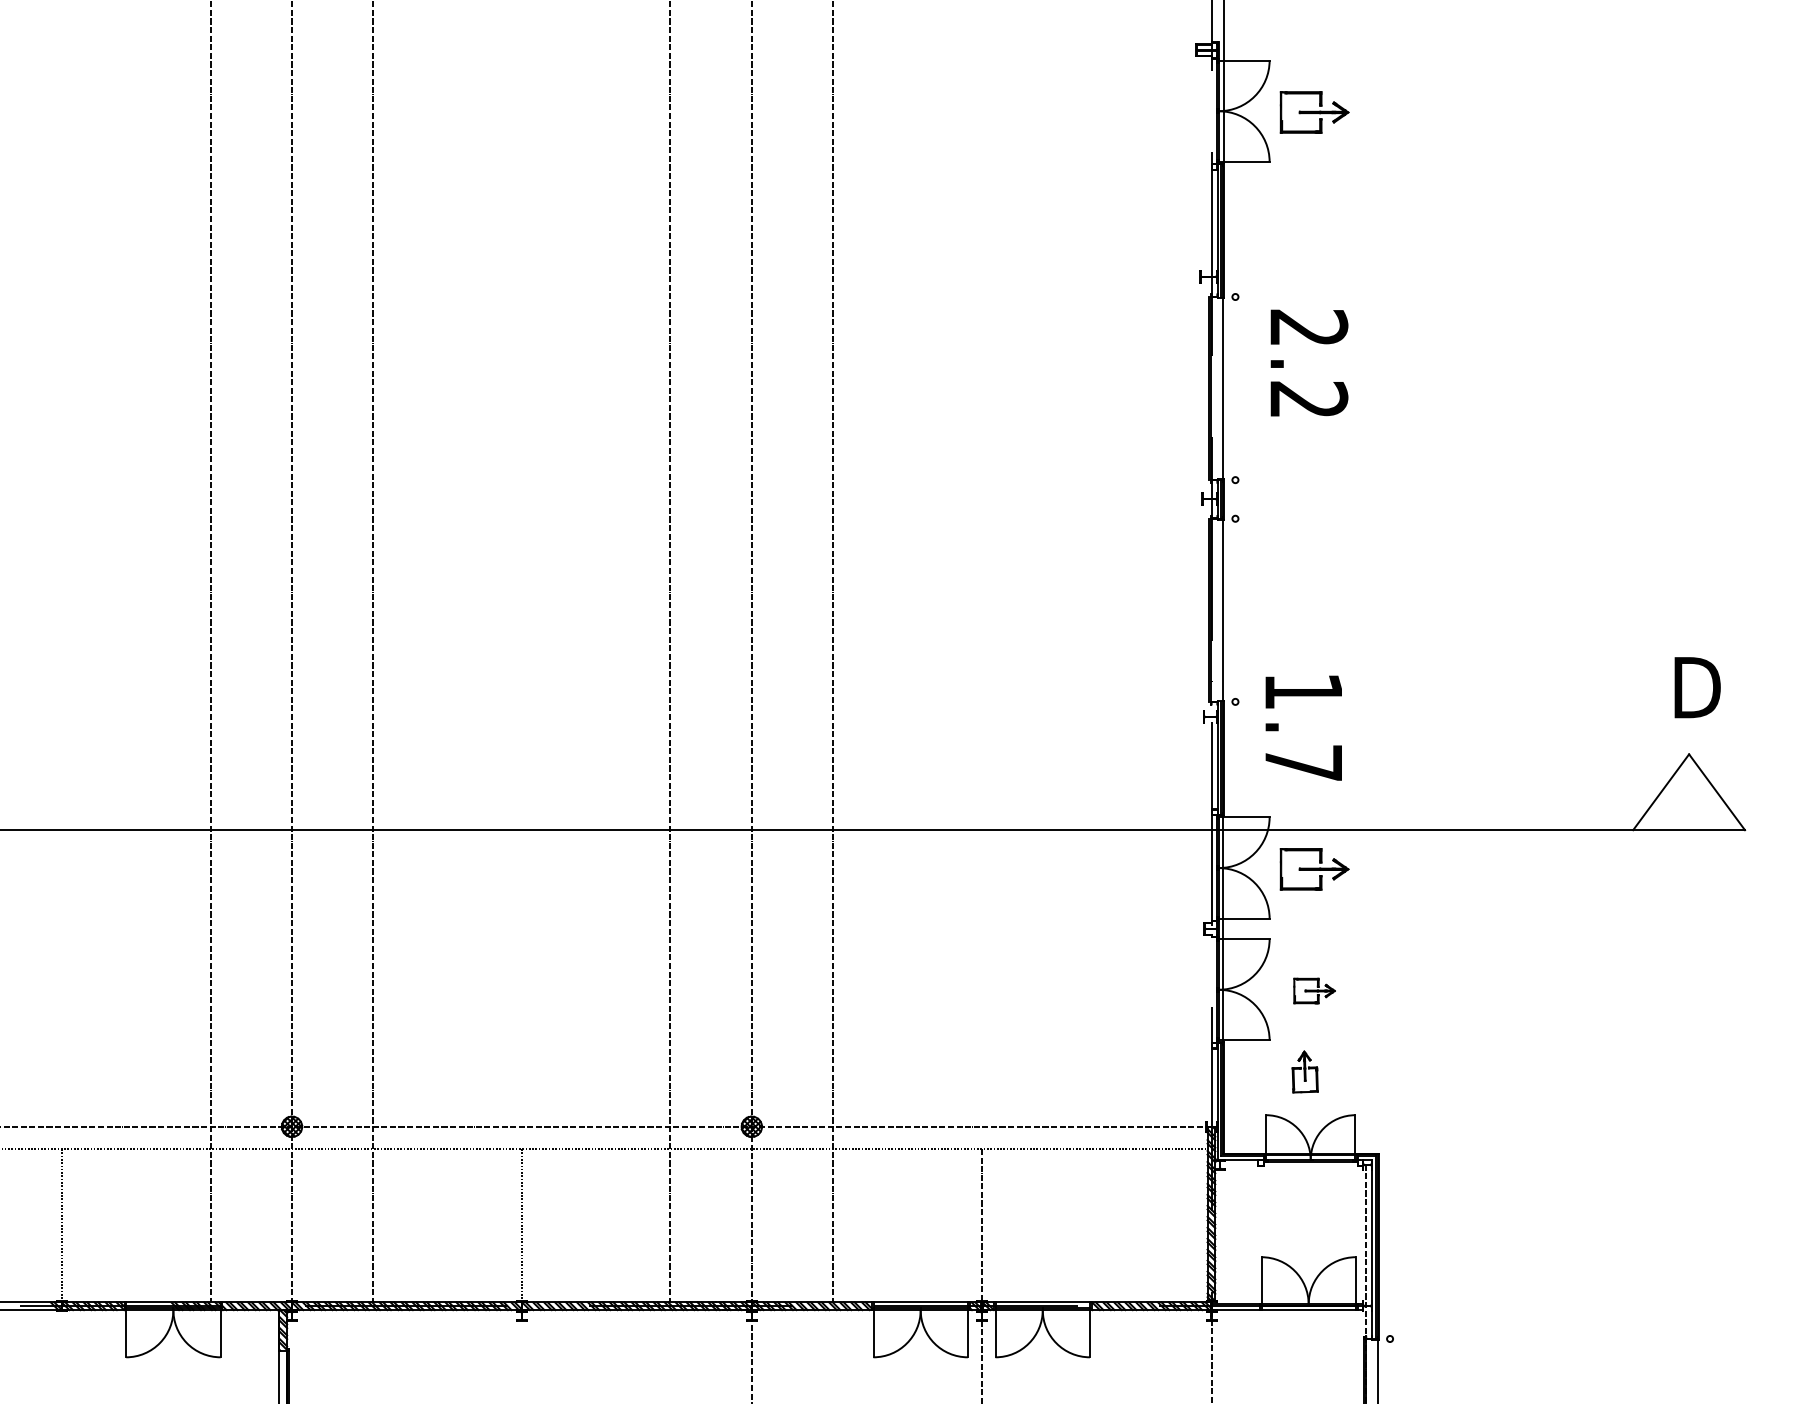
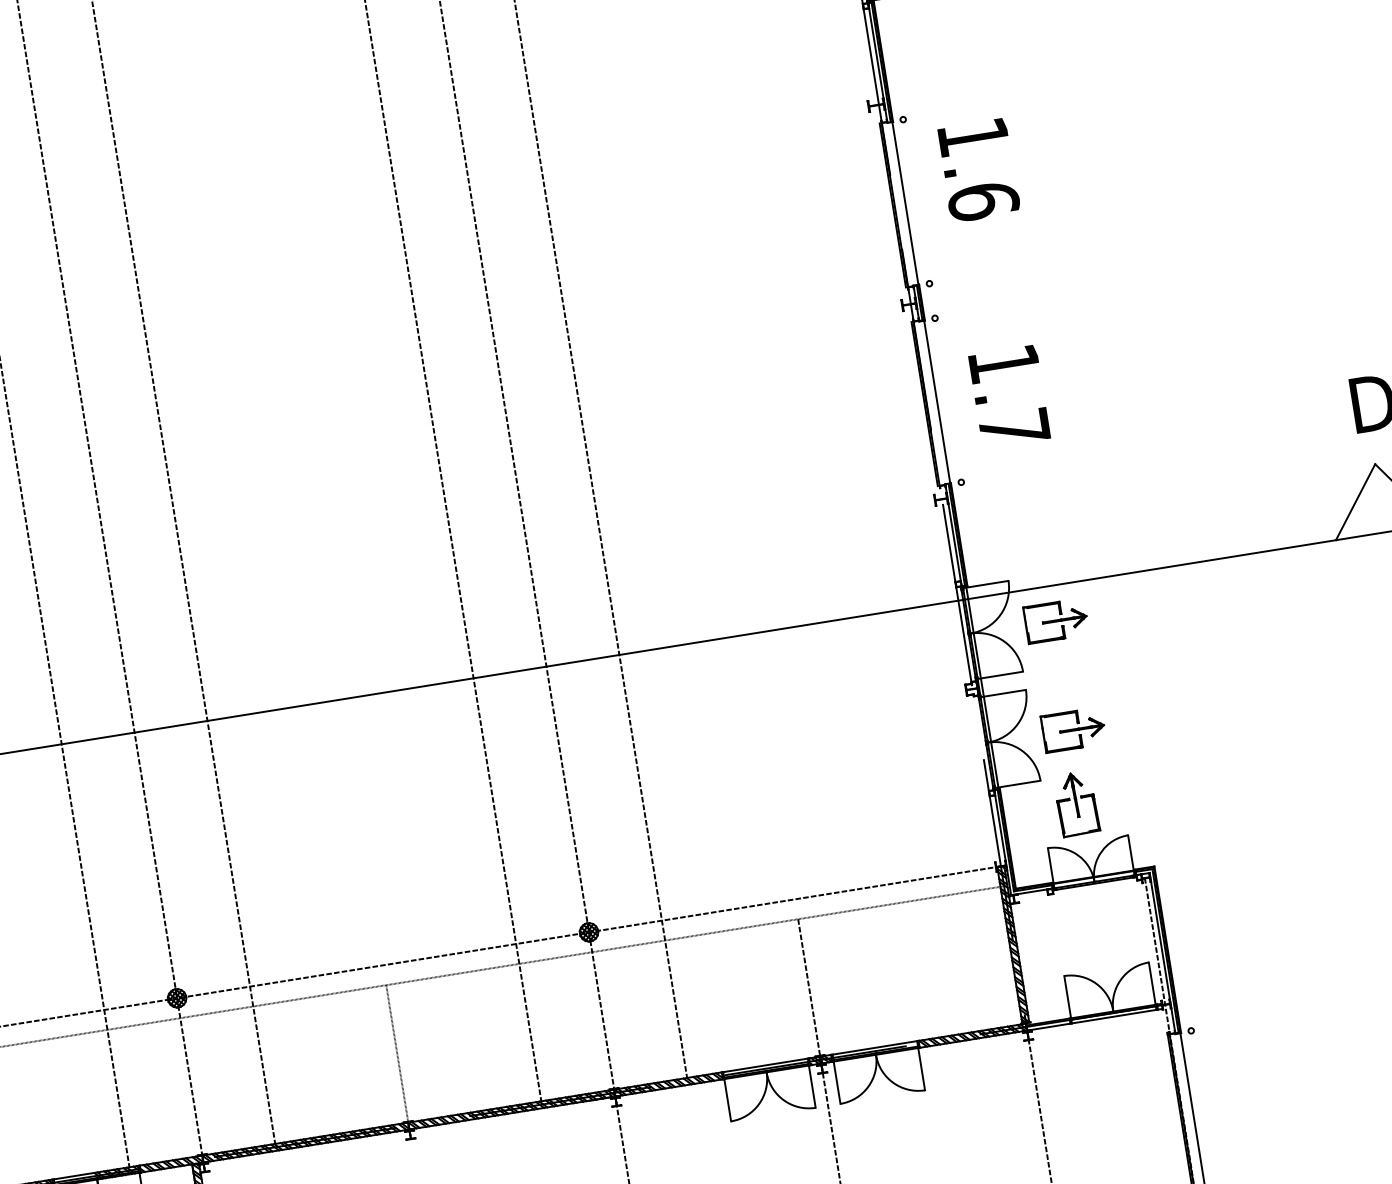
text: (1308, 364) -> (978, 169), 2.2 -> 1.6
text: (1303, 727) -> (1009, 396), moved
part: (1314, 990) -> (1073, 729), size x1.67
part: (1305, 1071) -> (1077, 803), size x1.67

